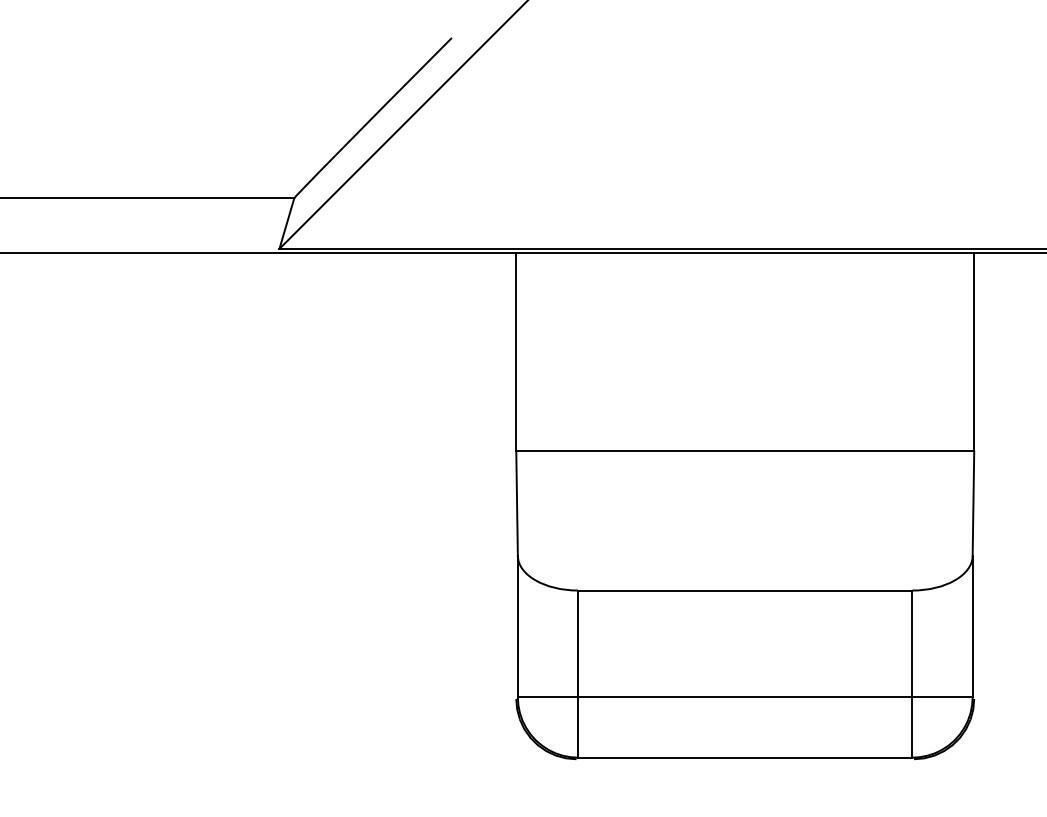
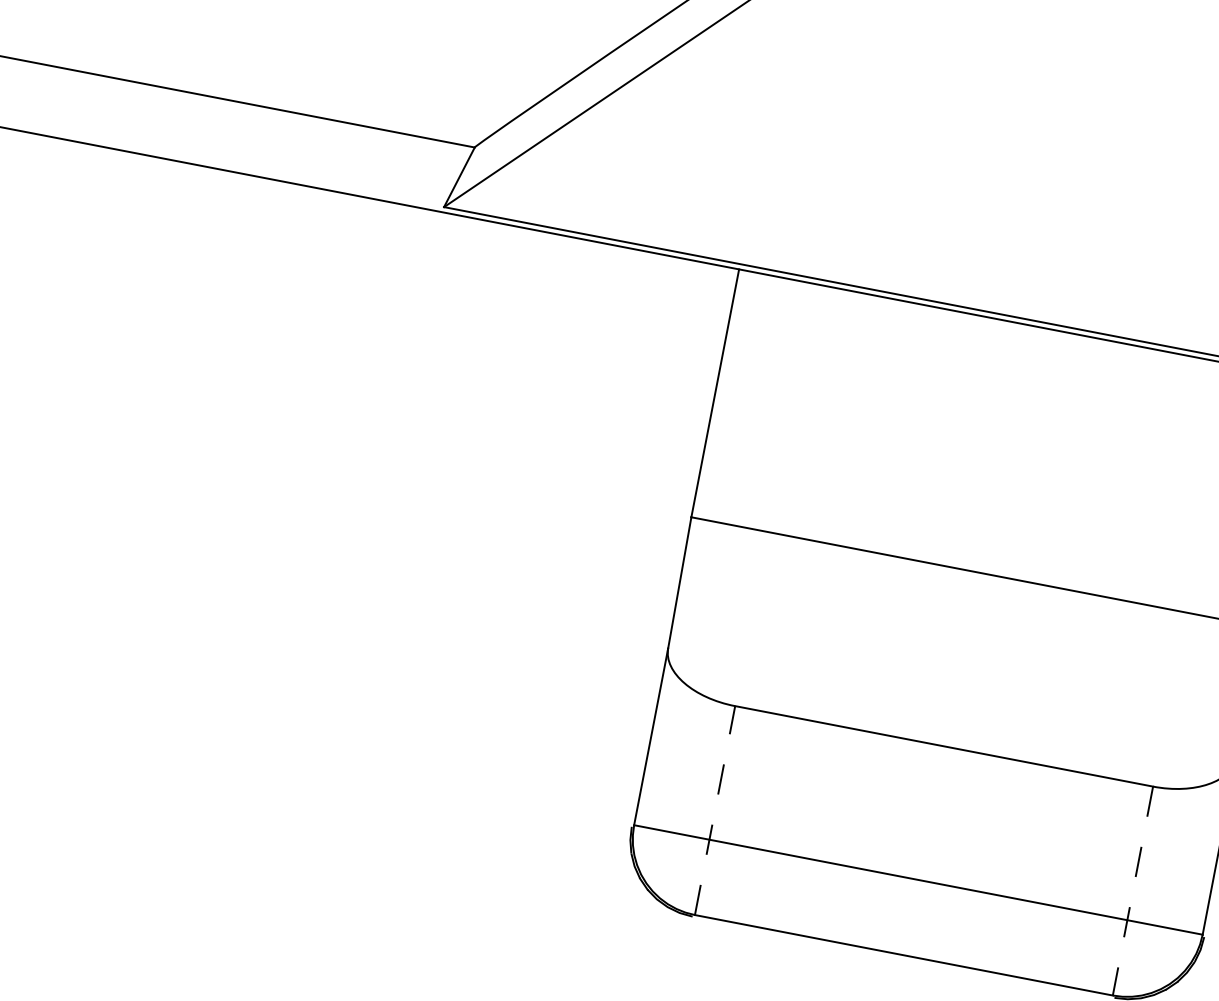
line: (578, 674) -> (715, 811), solid -> dashed
line: (912, 674) -> (1132, 891), solid -> dashed

